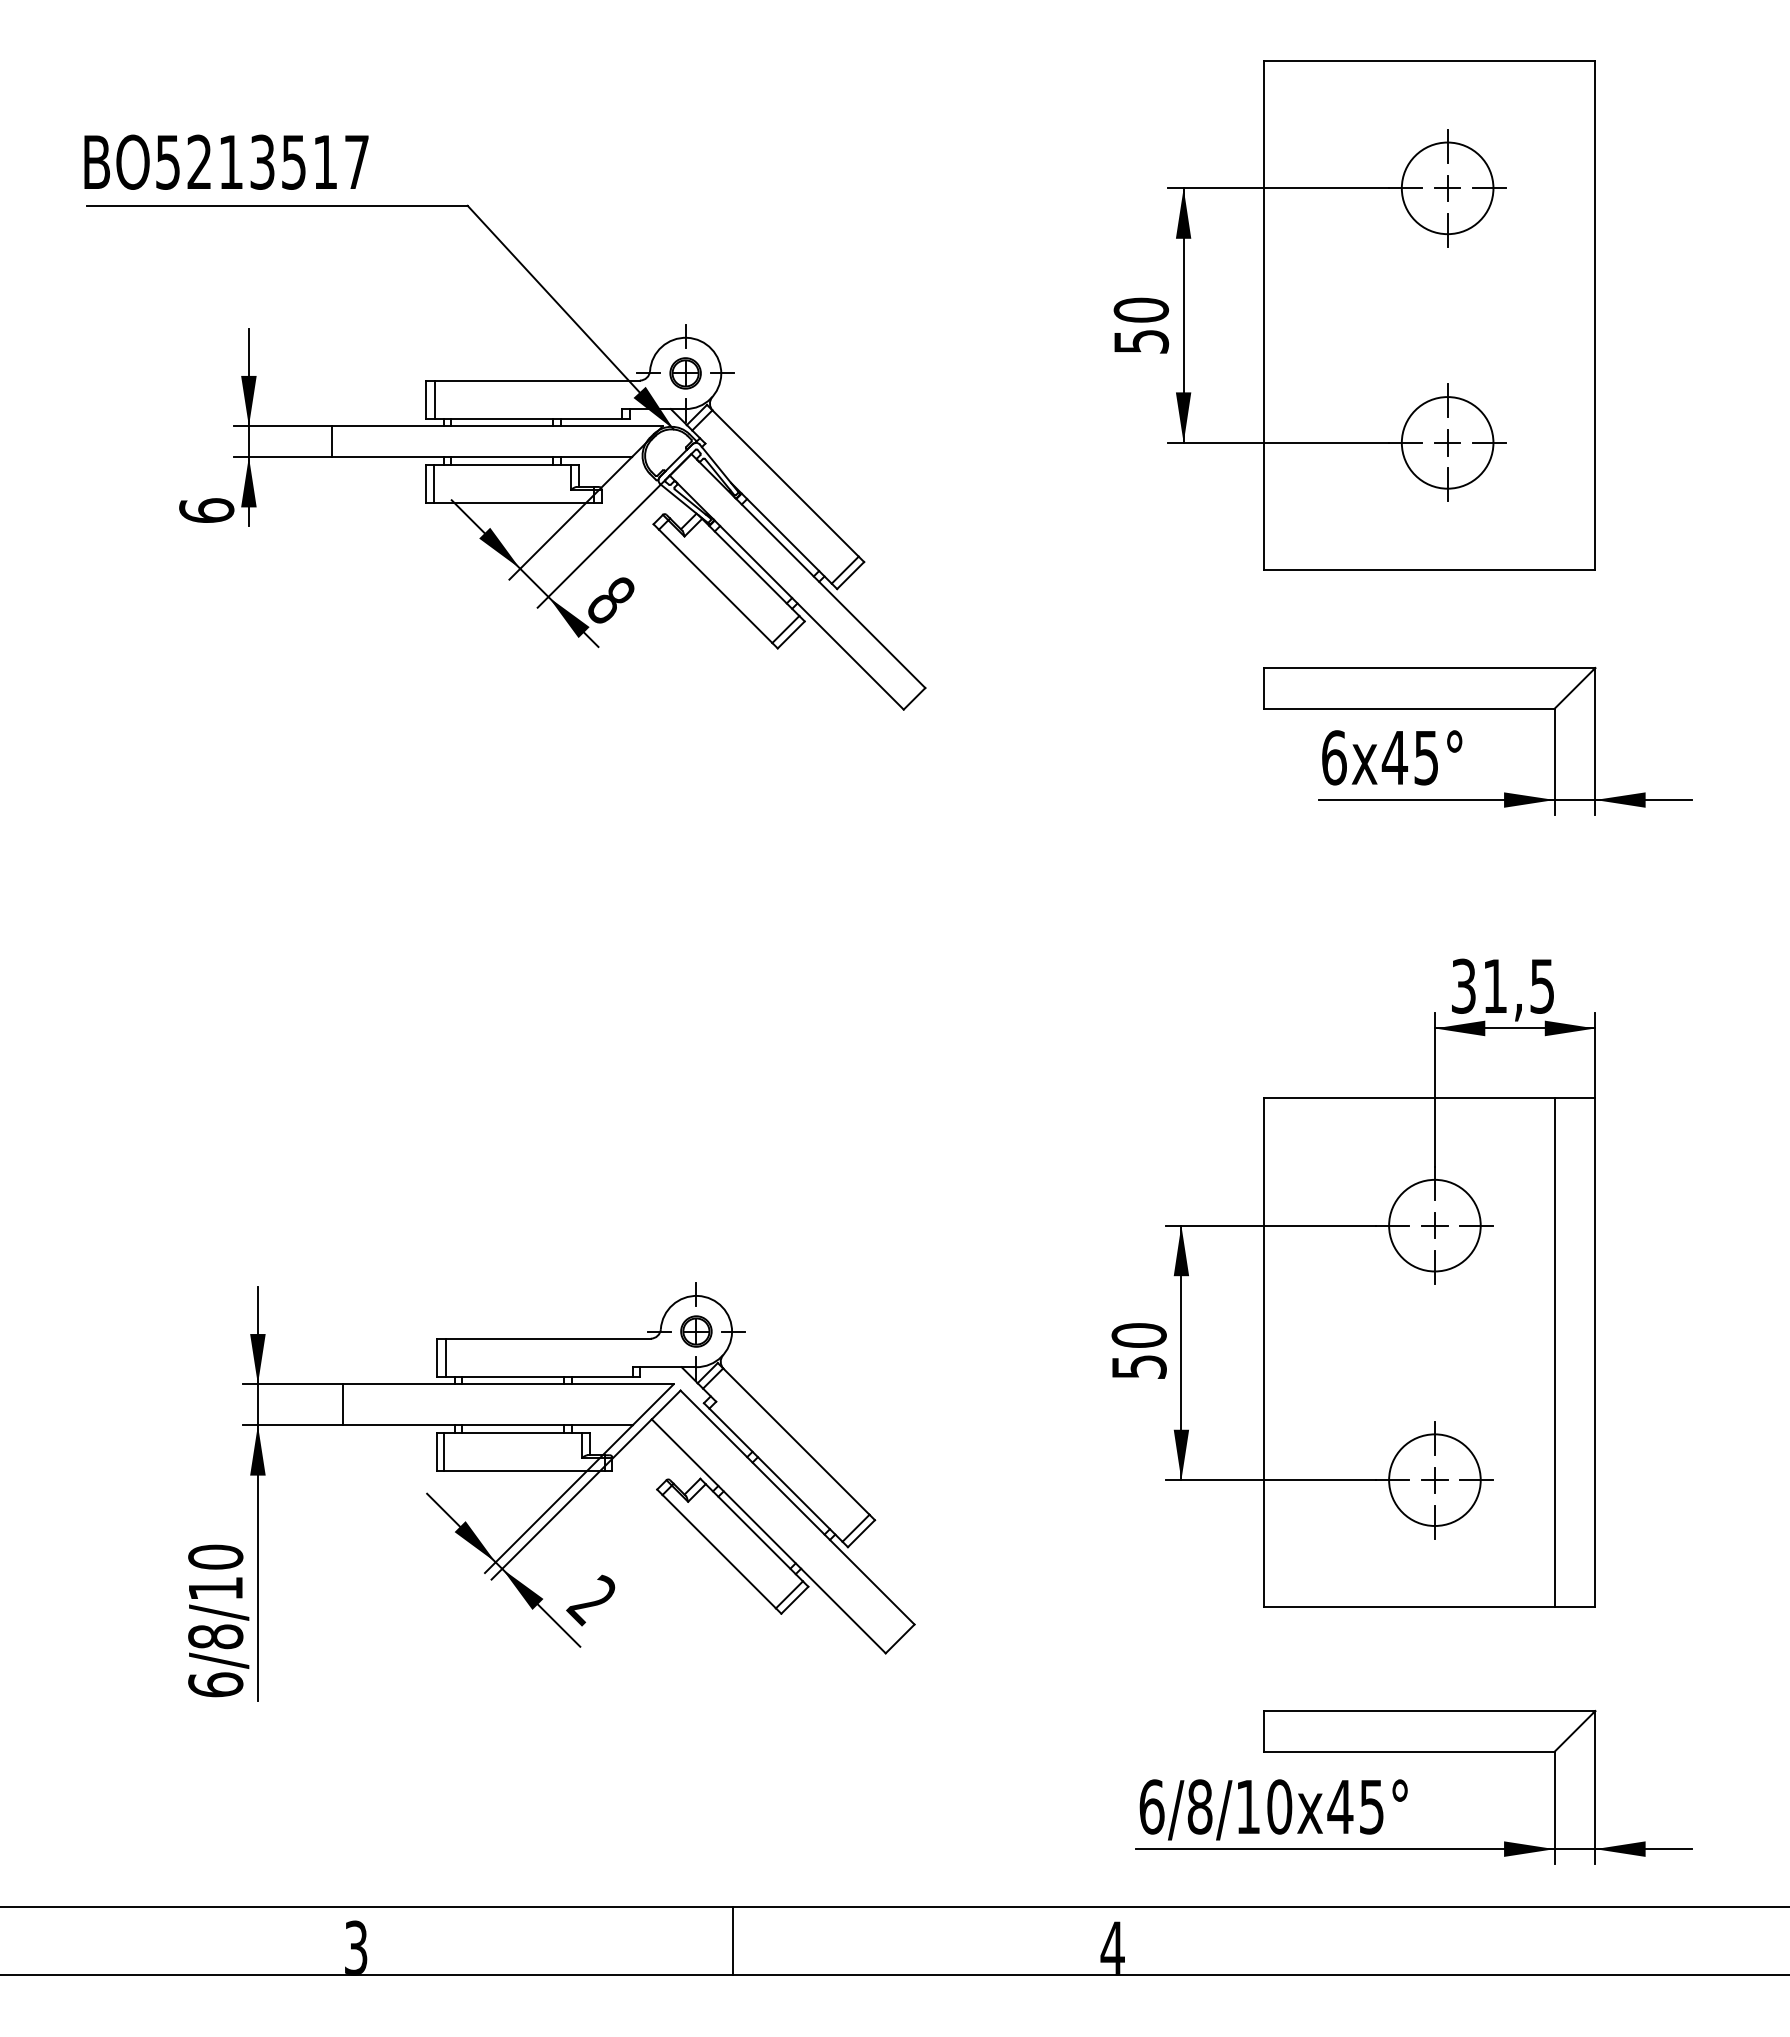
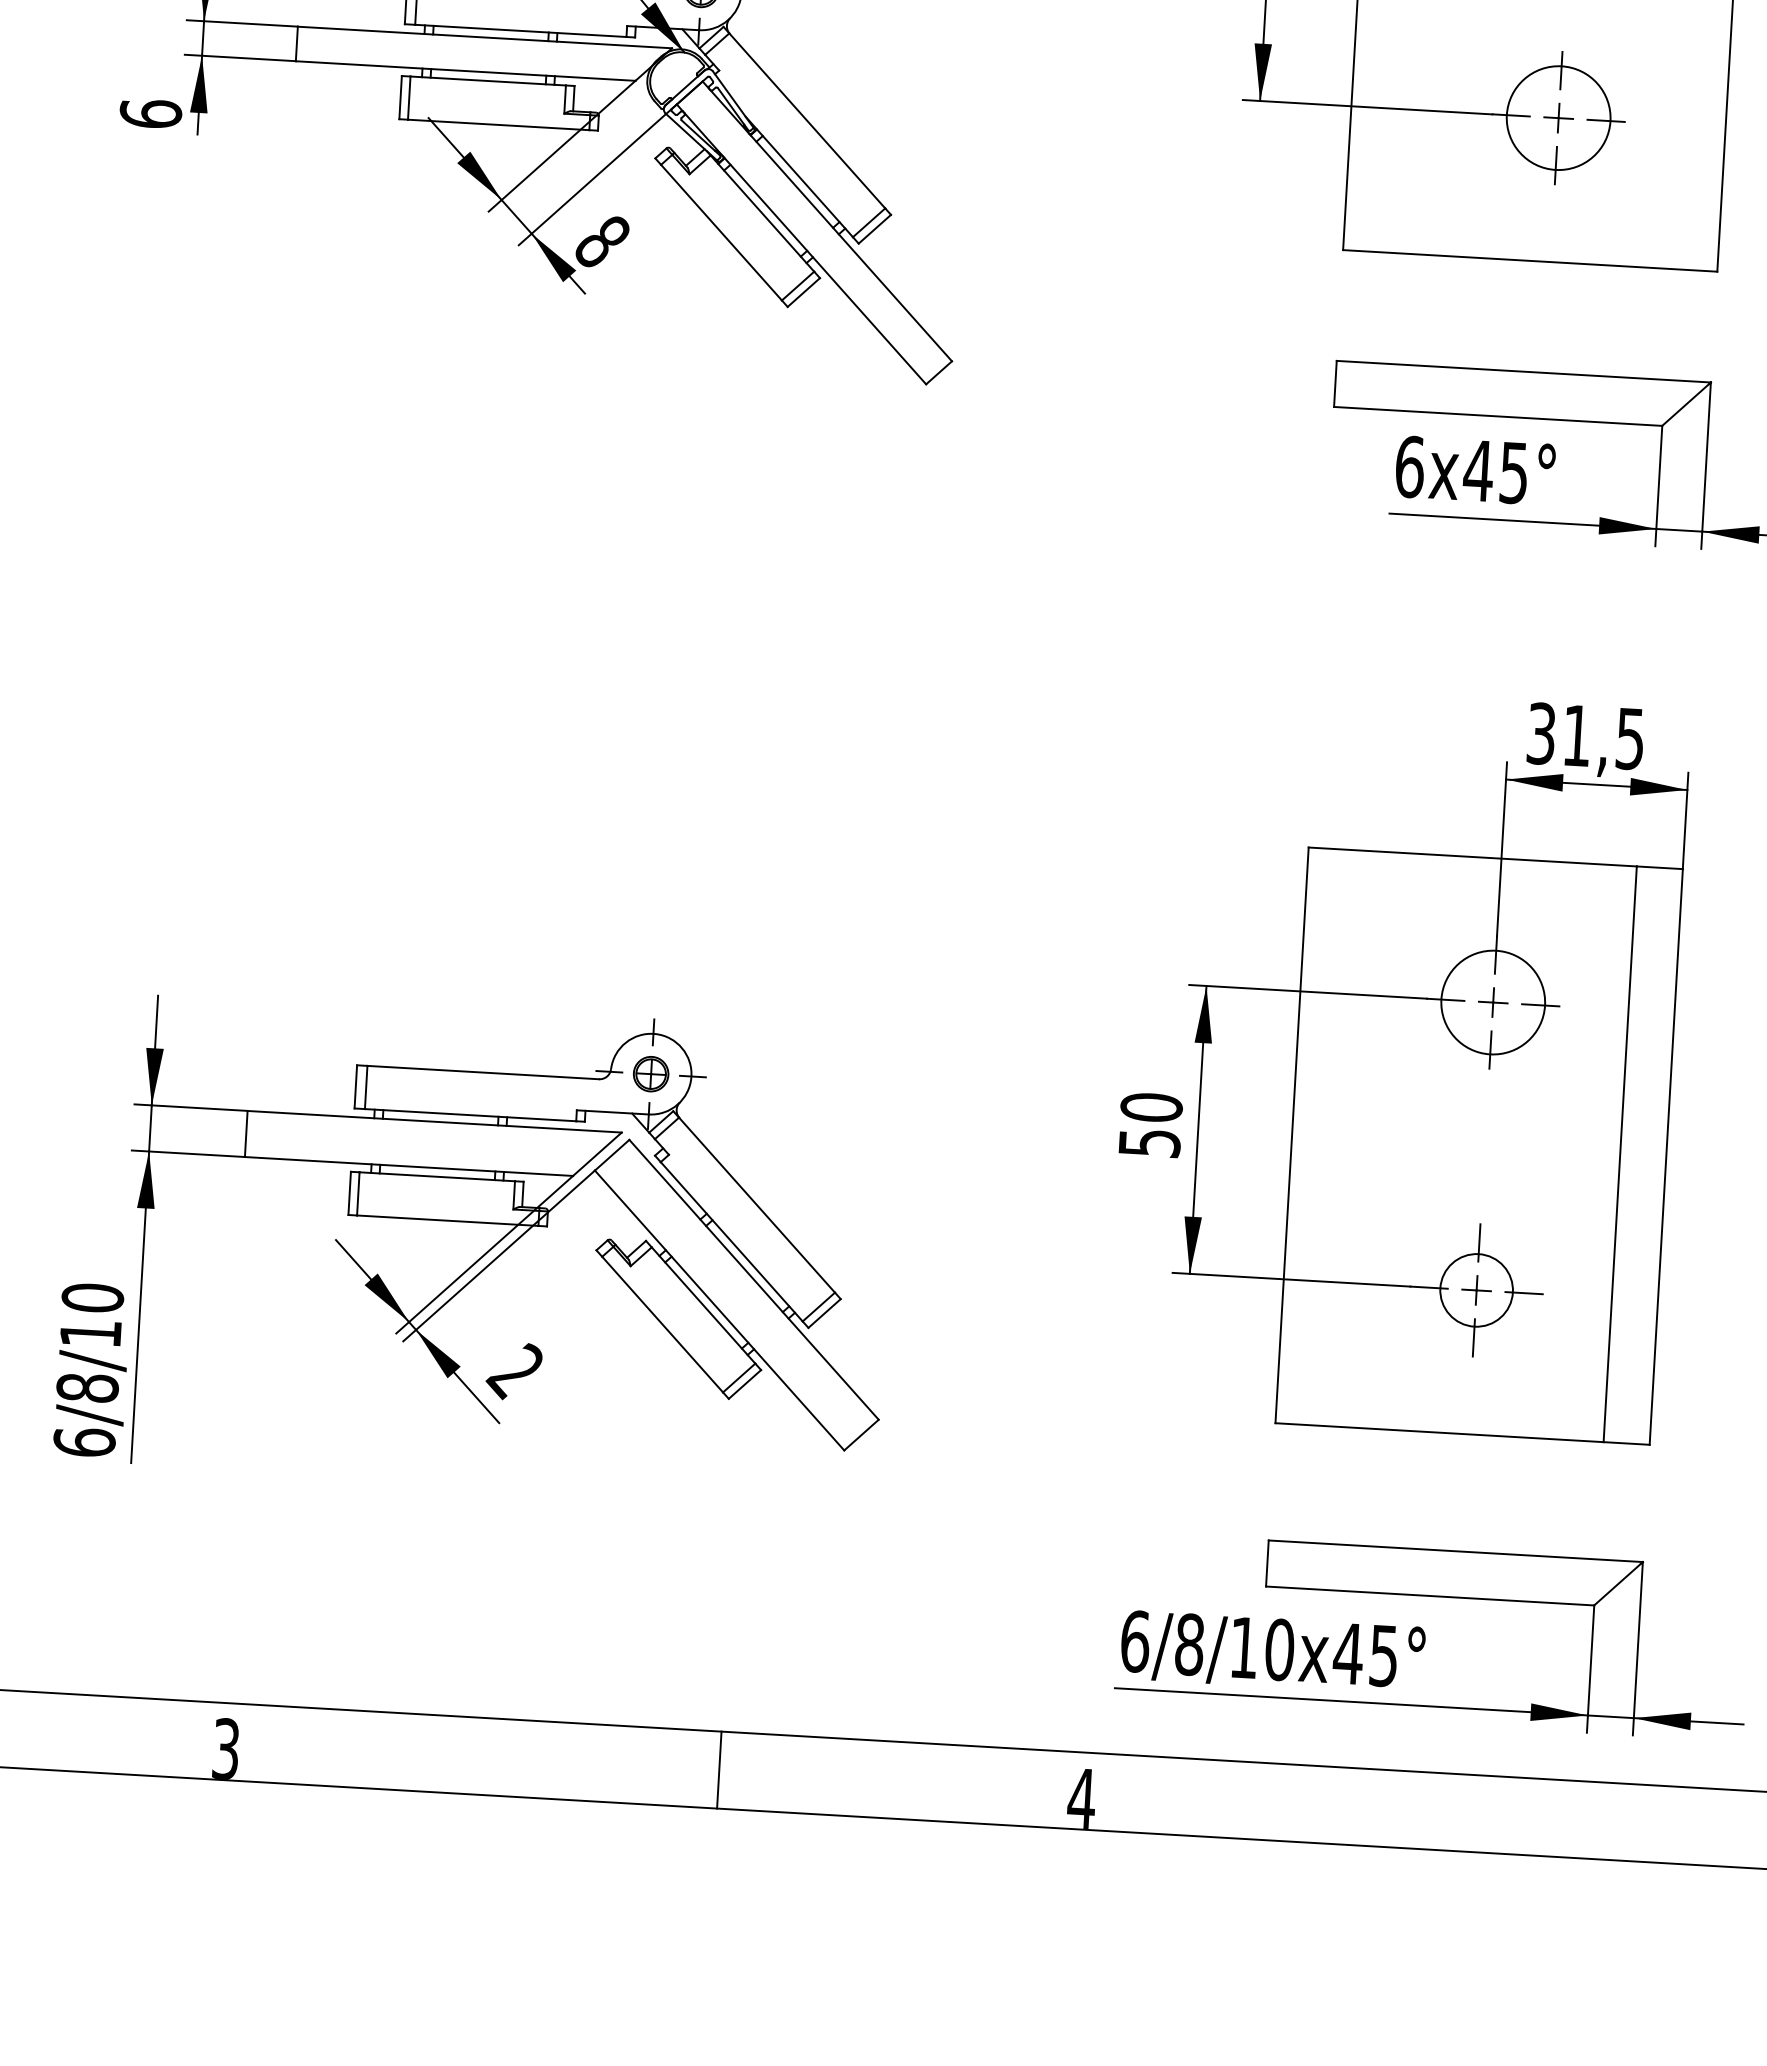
circle: (1434, 1480) -> (1476, 1290), size x0.7
line: (732, 1941) -> (718, 1770), moved

